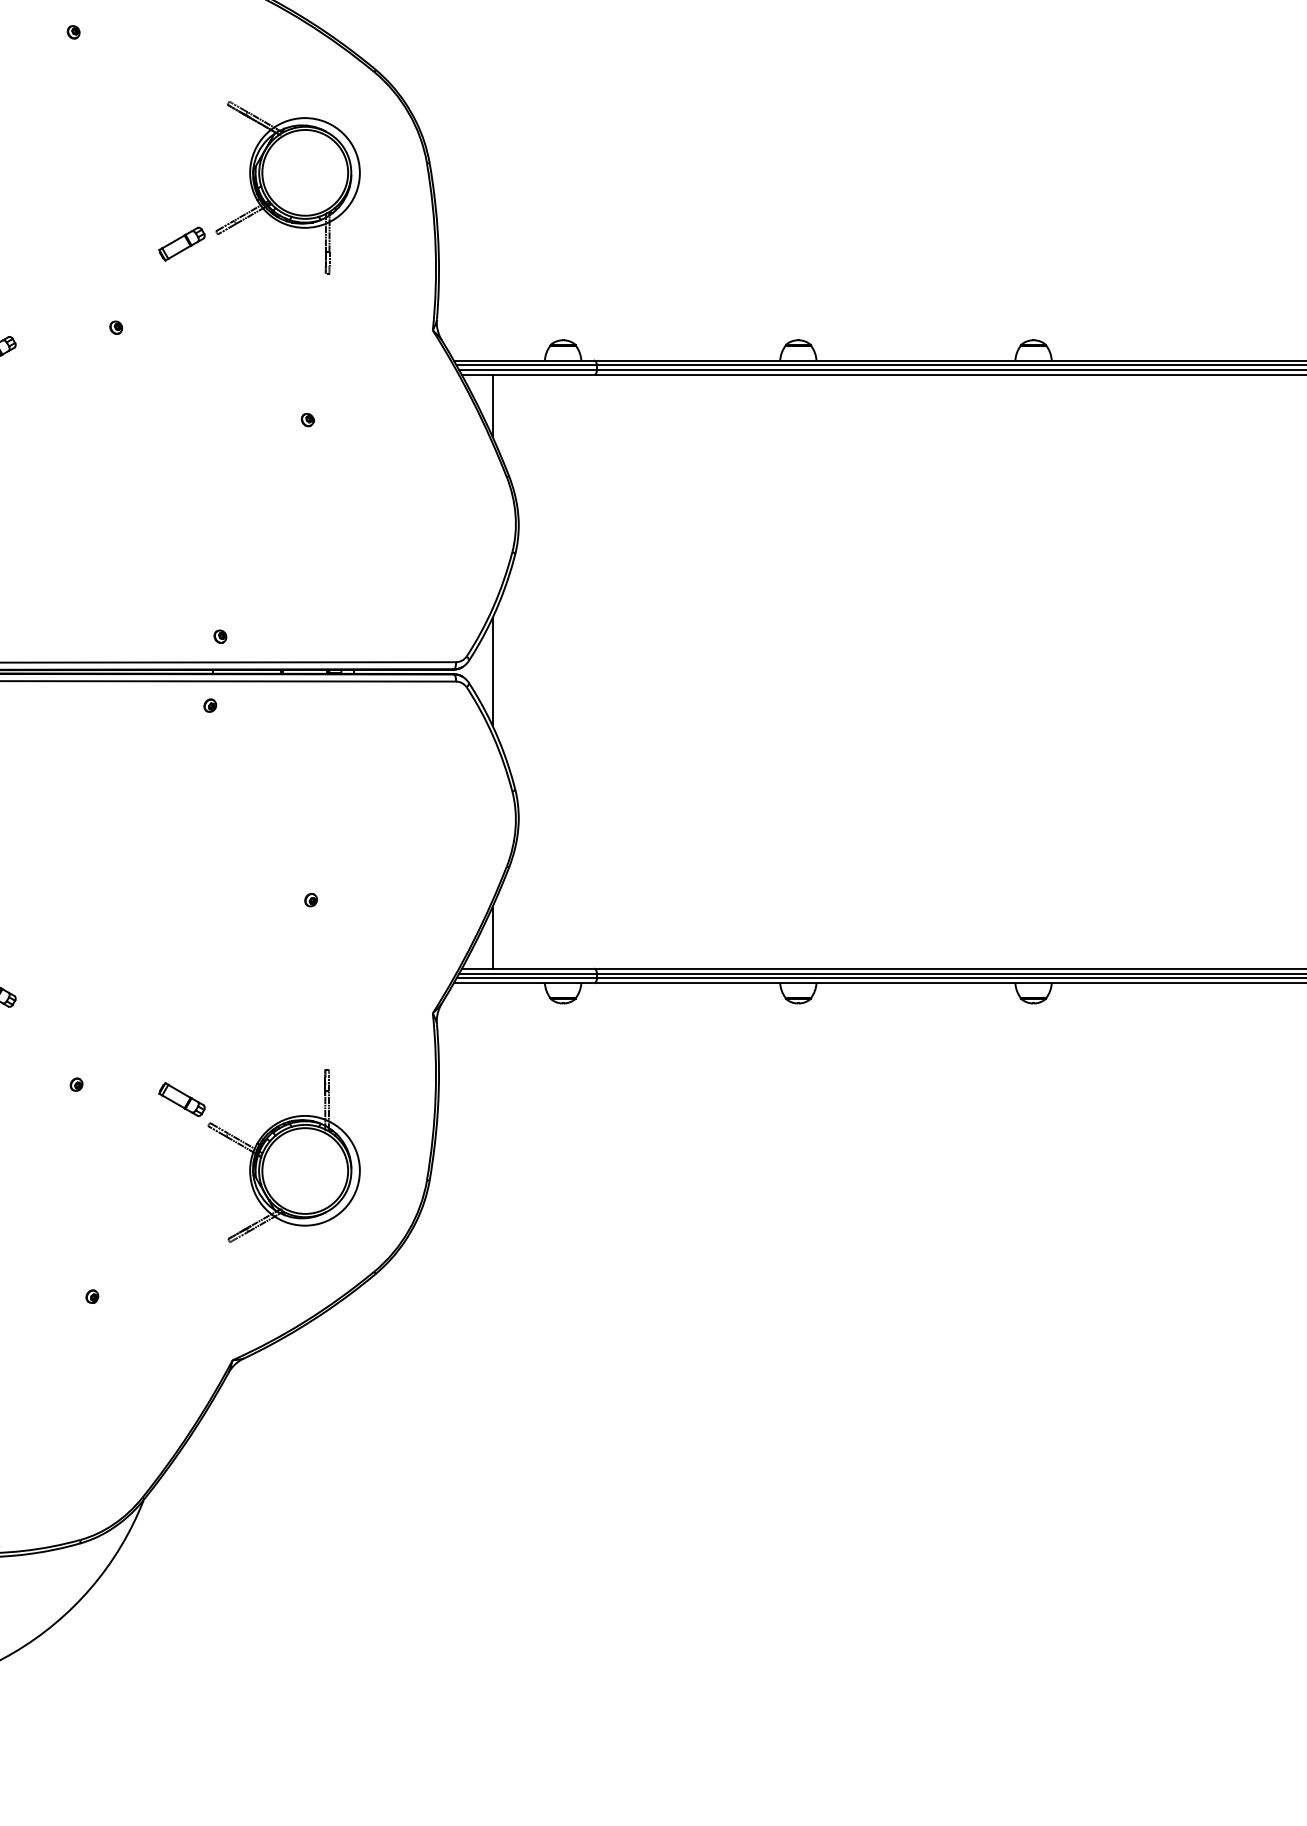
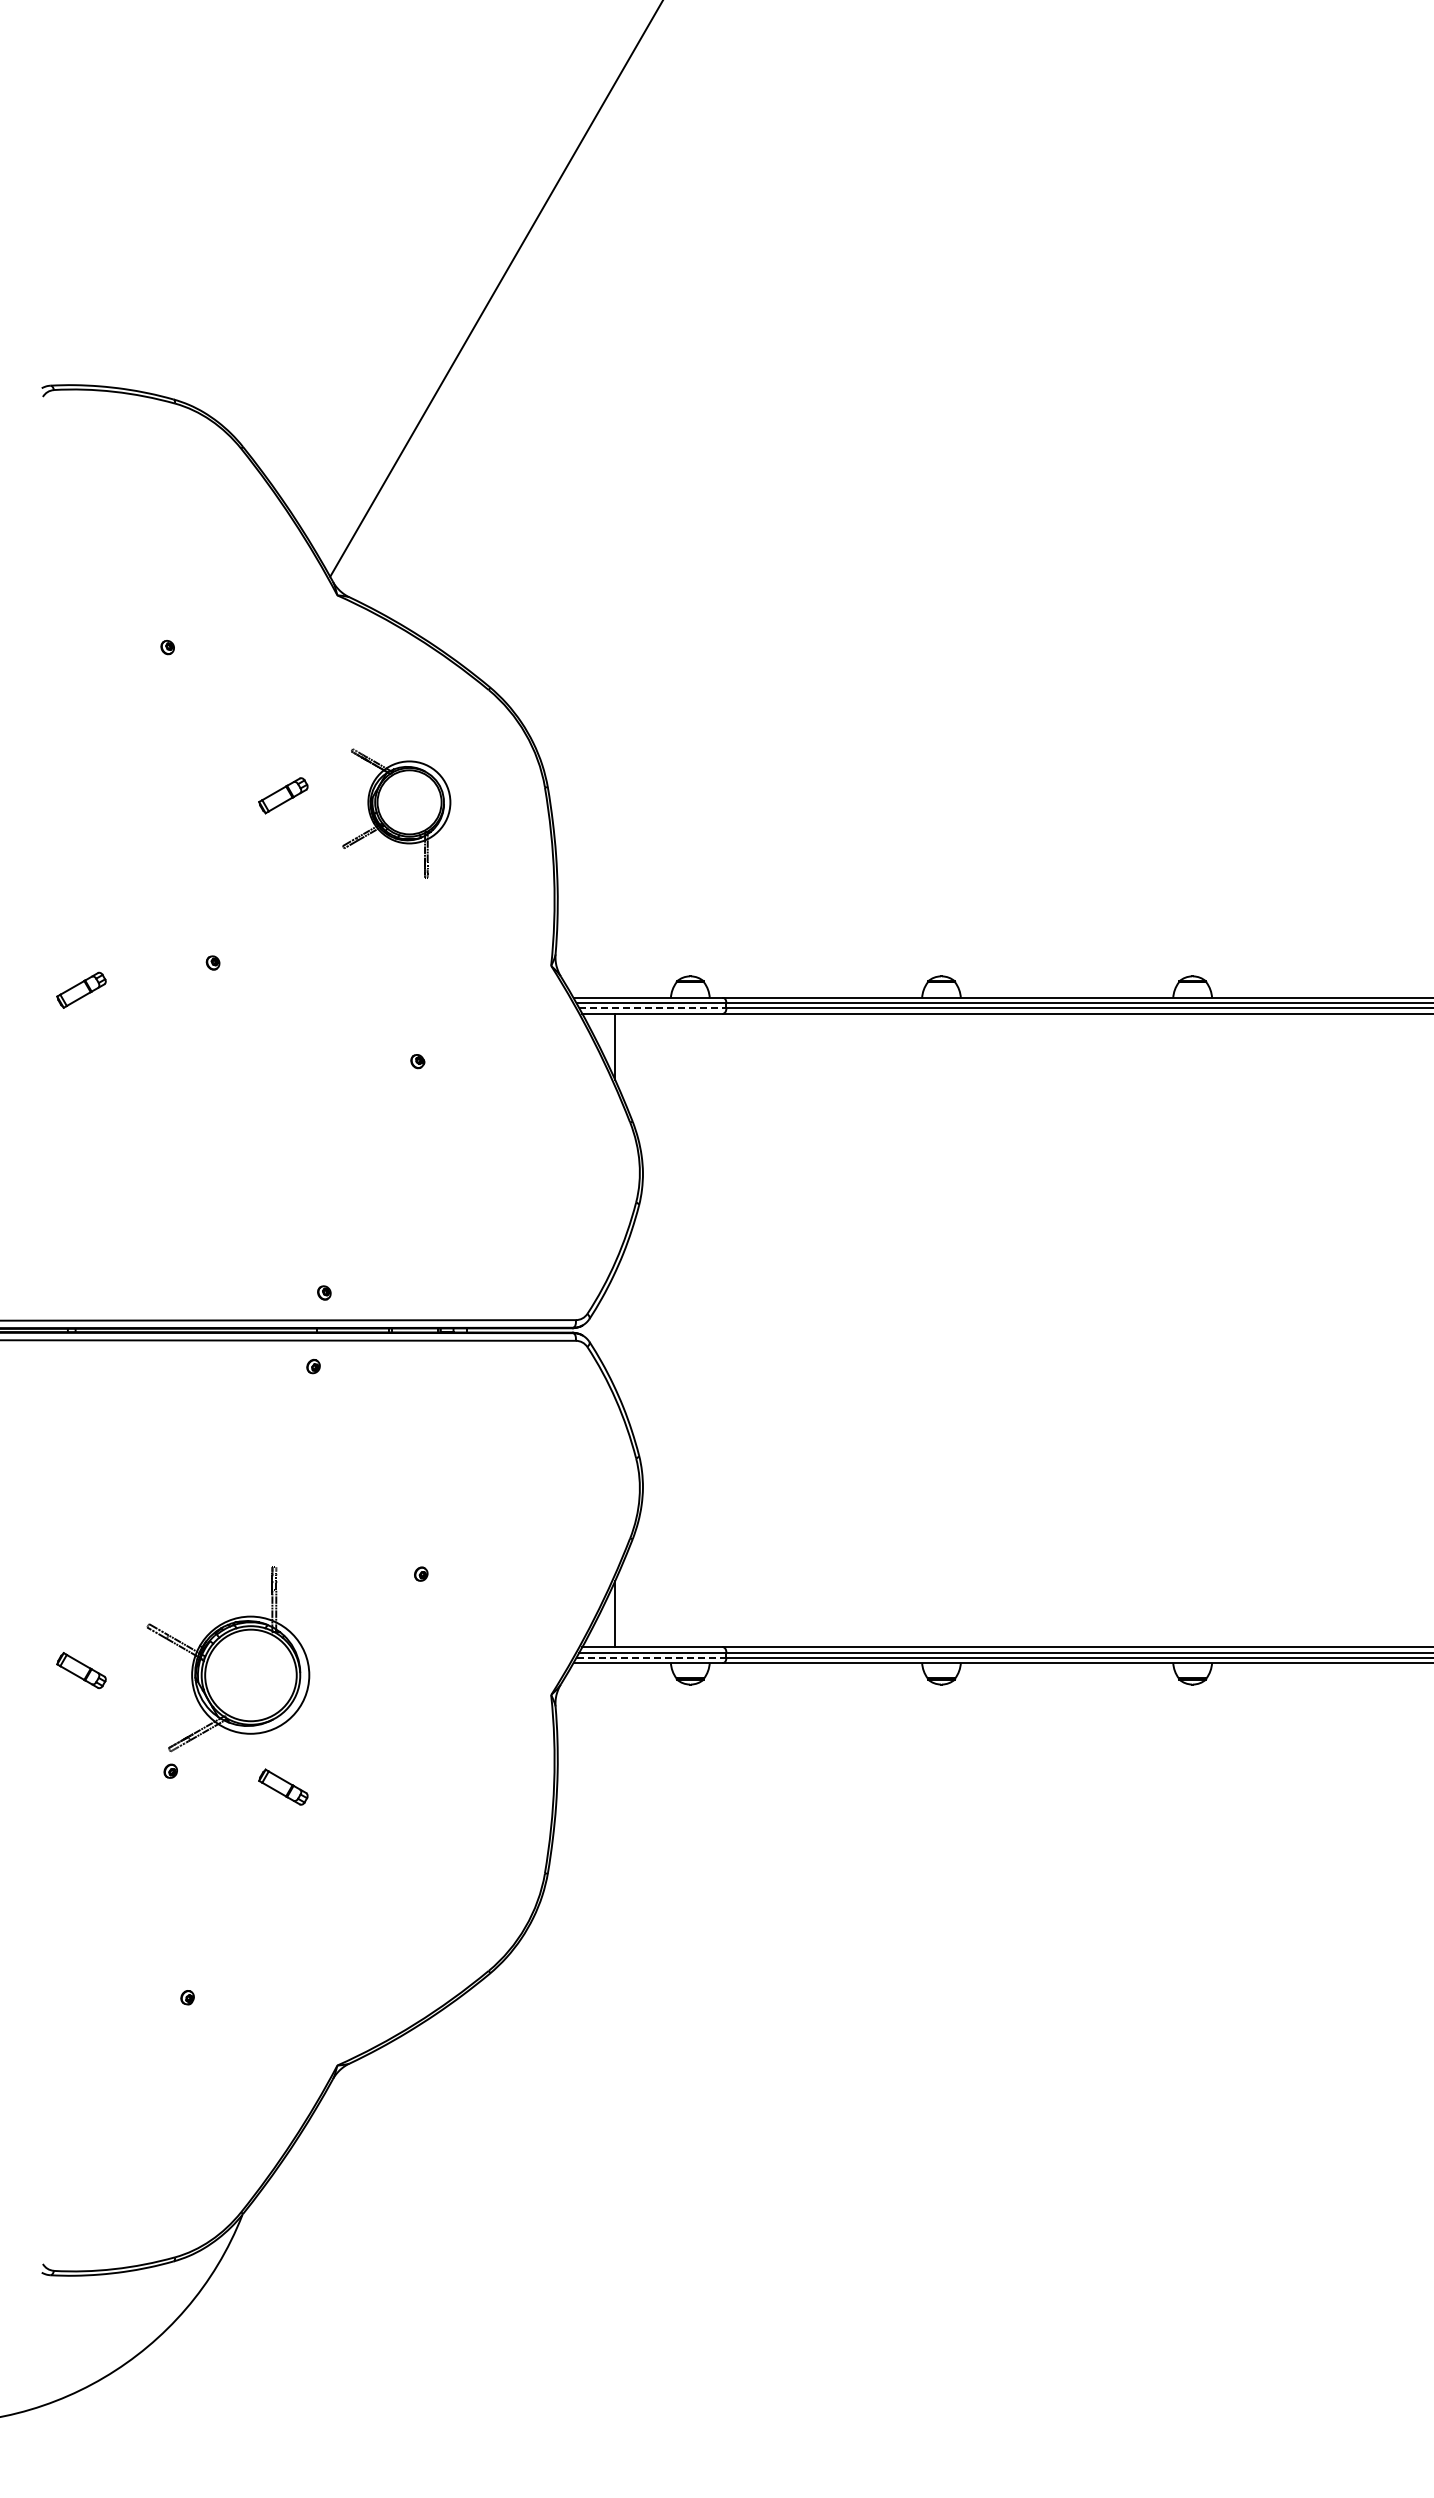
part: (287, 187) -> (396, 813), size x0.7
part: (182, 243) -> (283, 795), moved
line: (527, 370) -> (652, 1008), solid -> dashed
line: (493, 671) -> (615, 1330), removed
line: (526, 978) -> (651, 1657), solid -> dashed
part: (284, 1156) -> (228, 1659), moved

